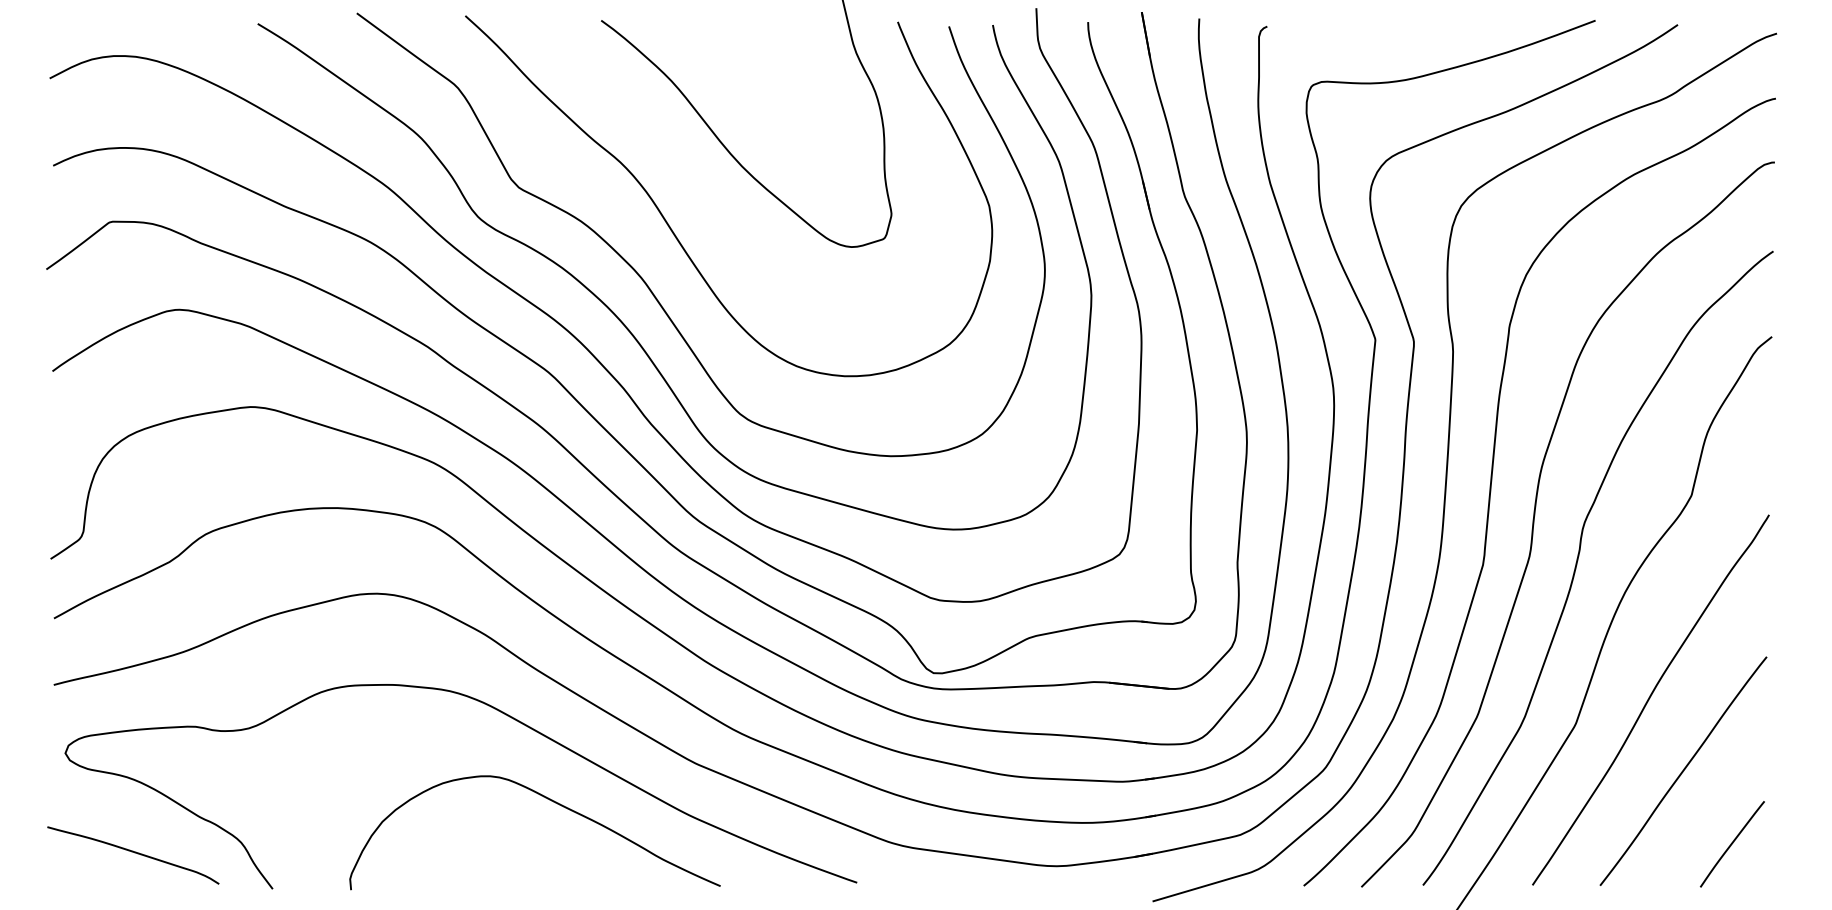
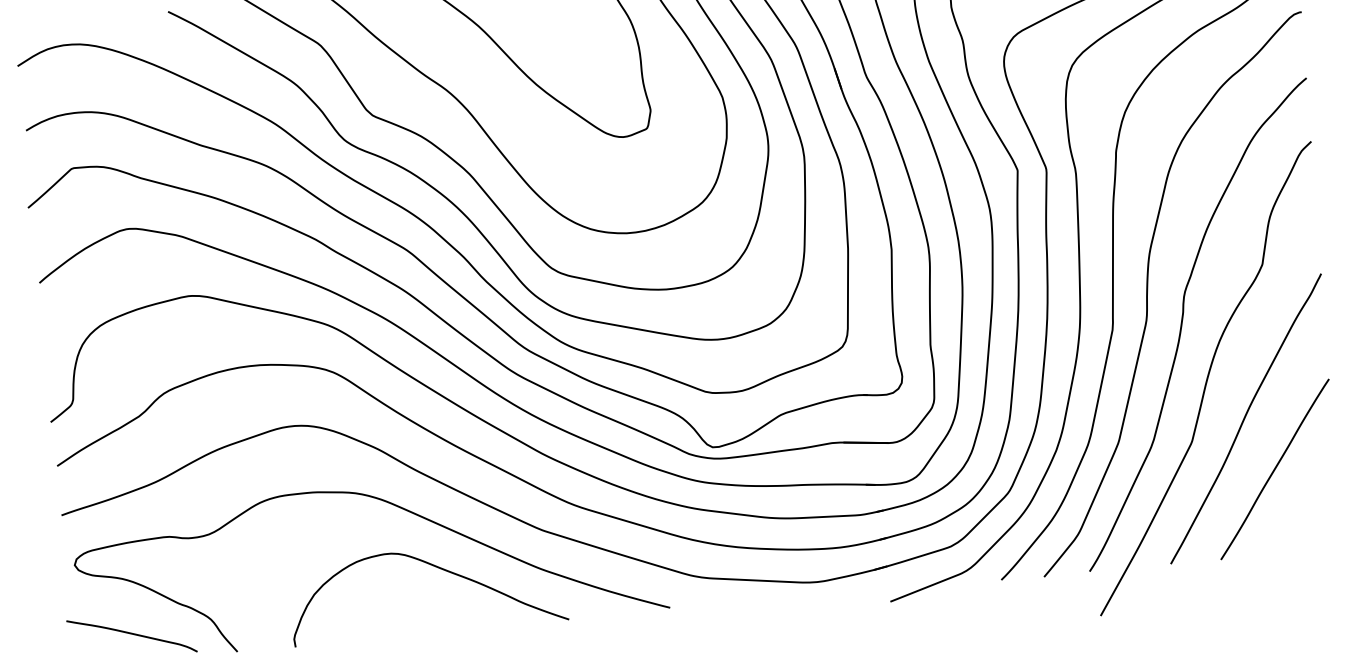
curve: (1731, 844) -> (1315, 520), removed

